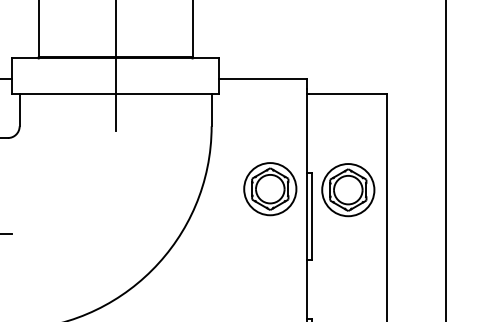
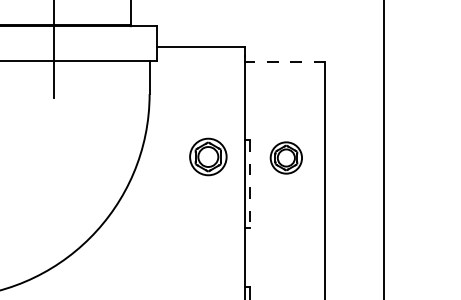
line: (347, 94) -> (285, 62), solid -> dashed
part: (270, 189) -> (208, 157), size x0.7
part: (348, 190) -> (286, 158), size x0.6
line: (311, 216) -> (249, 184), solid -> dashed

